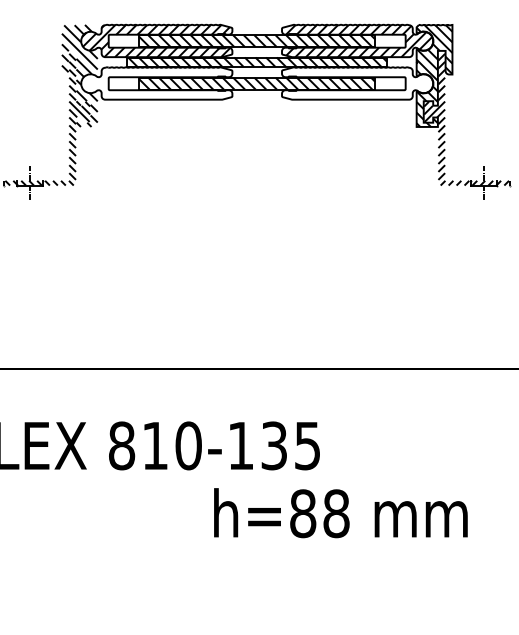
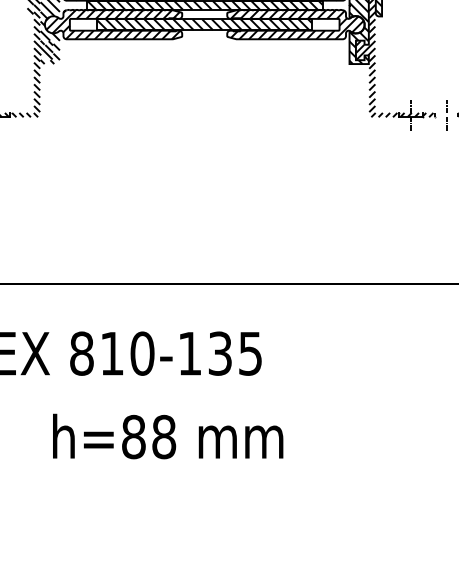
hatch: (156, 83) -> (113, 24), added
hatch: (358, 83) -> (296, 24), added
text: (340, 513) -> (167, 436), moved

